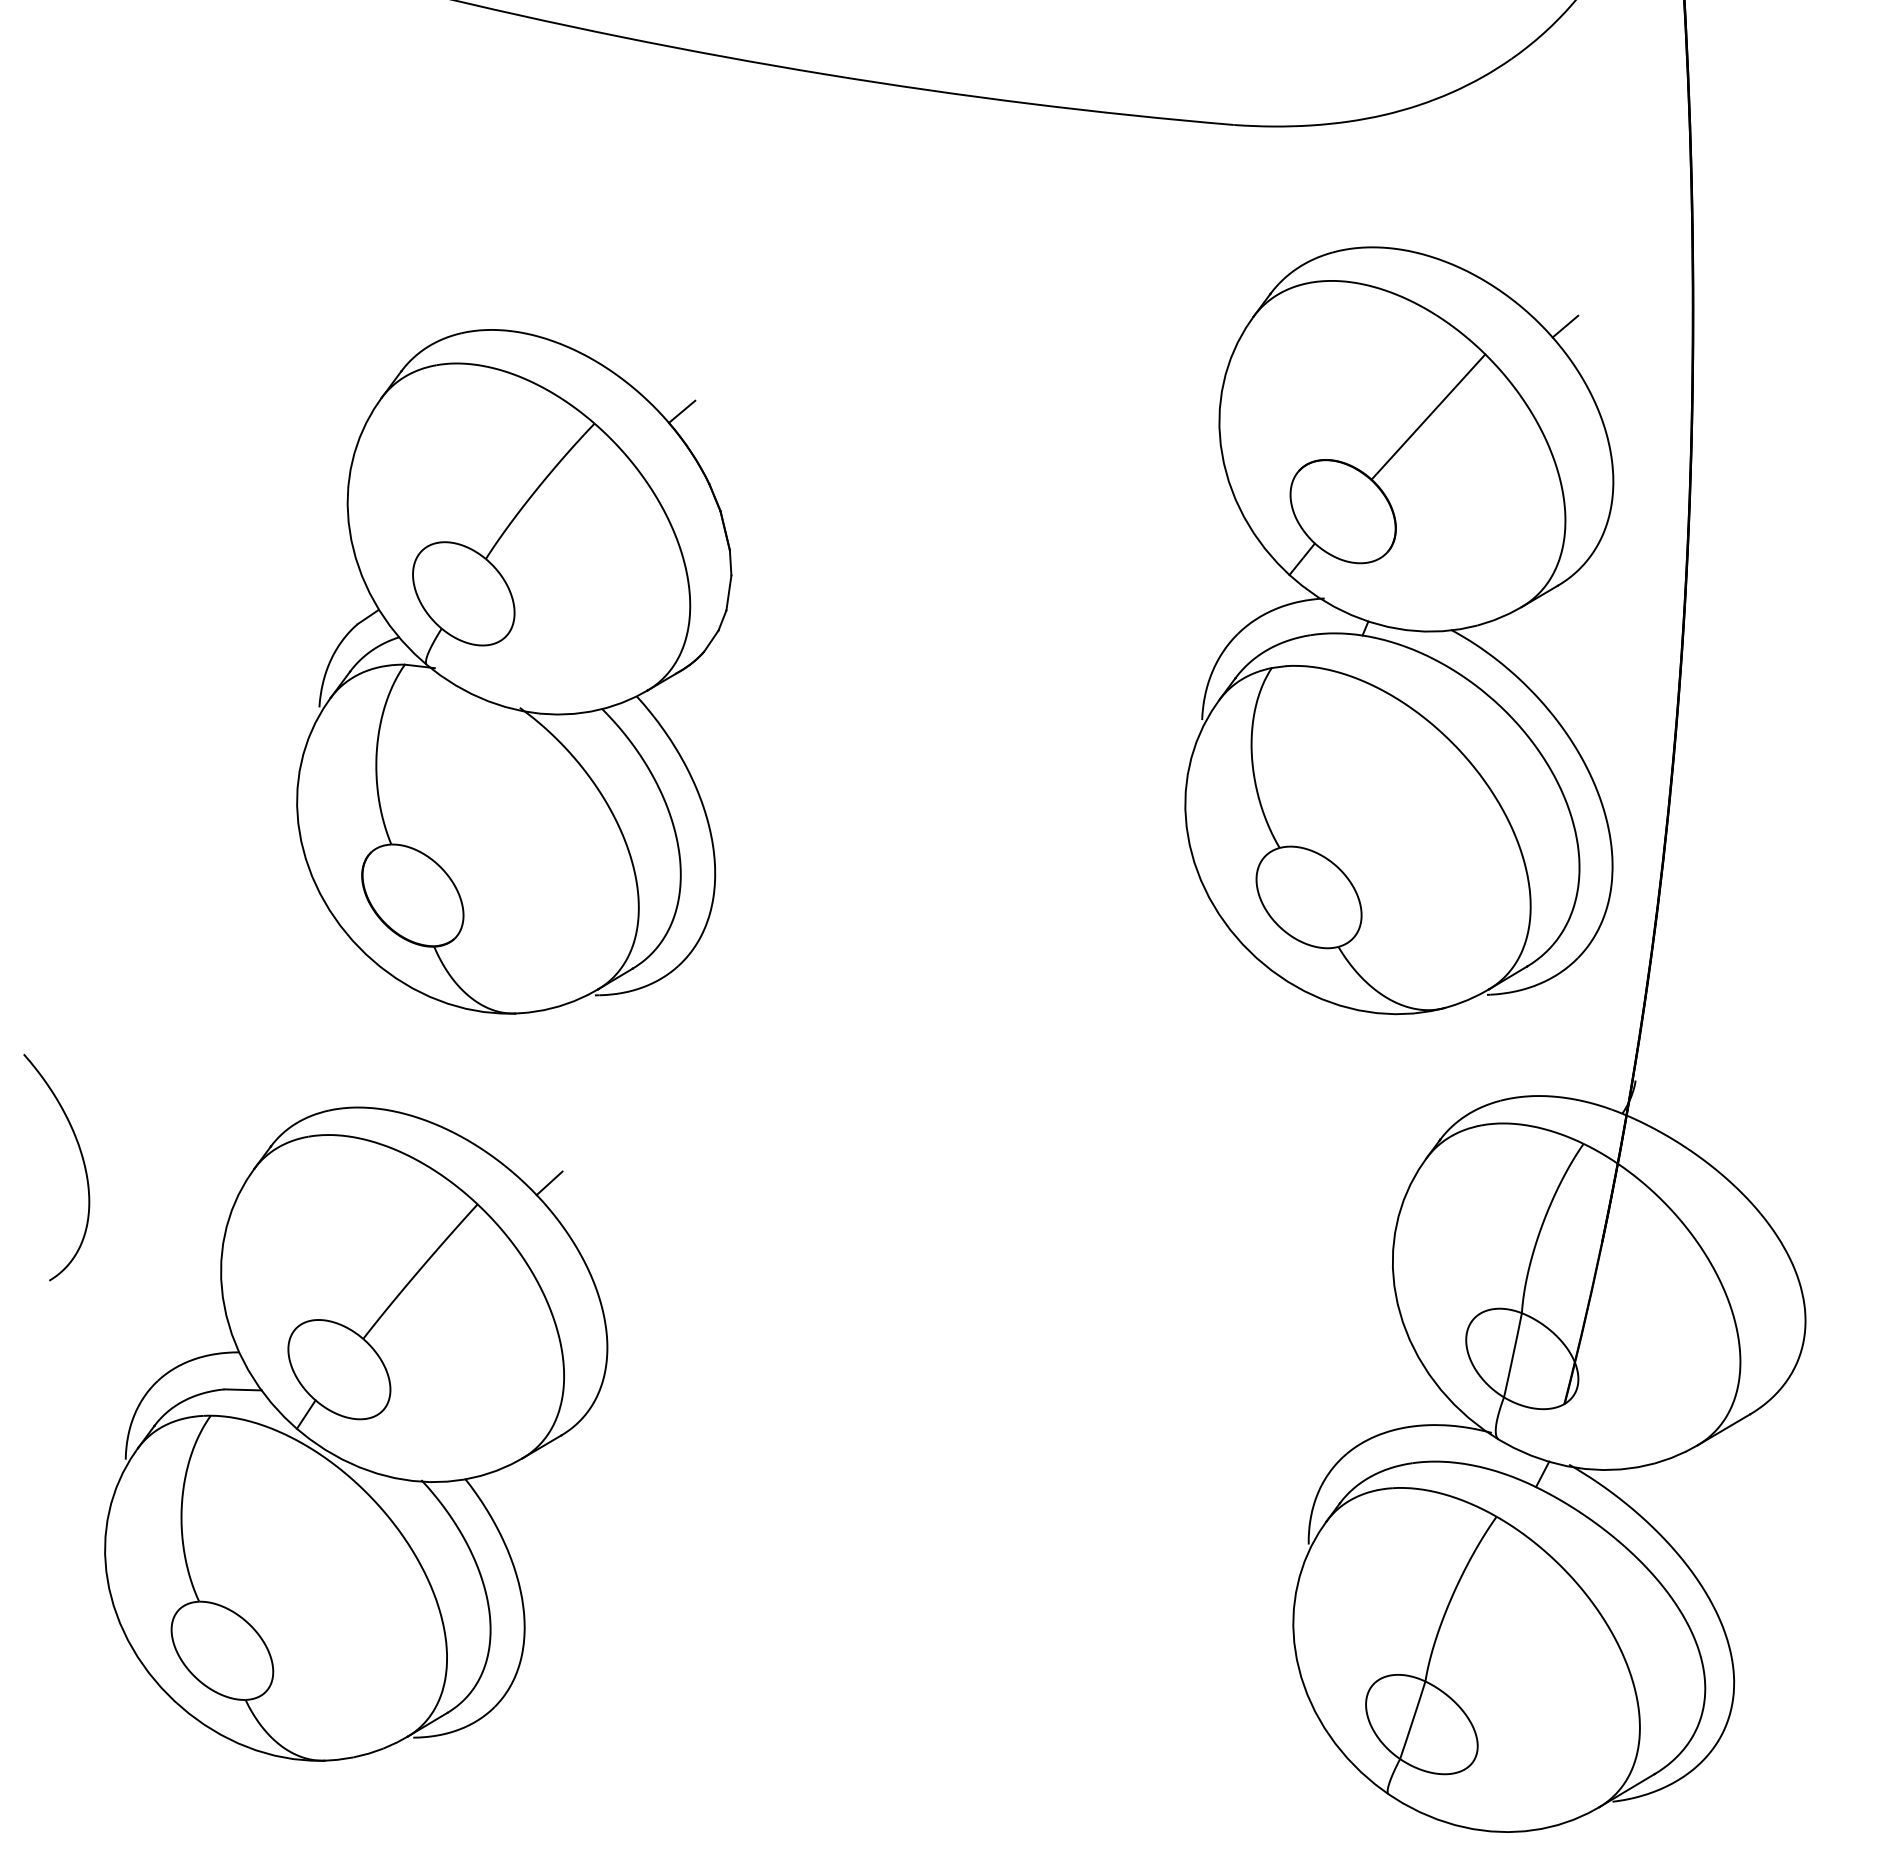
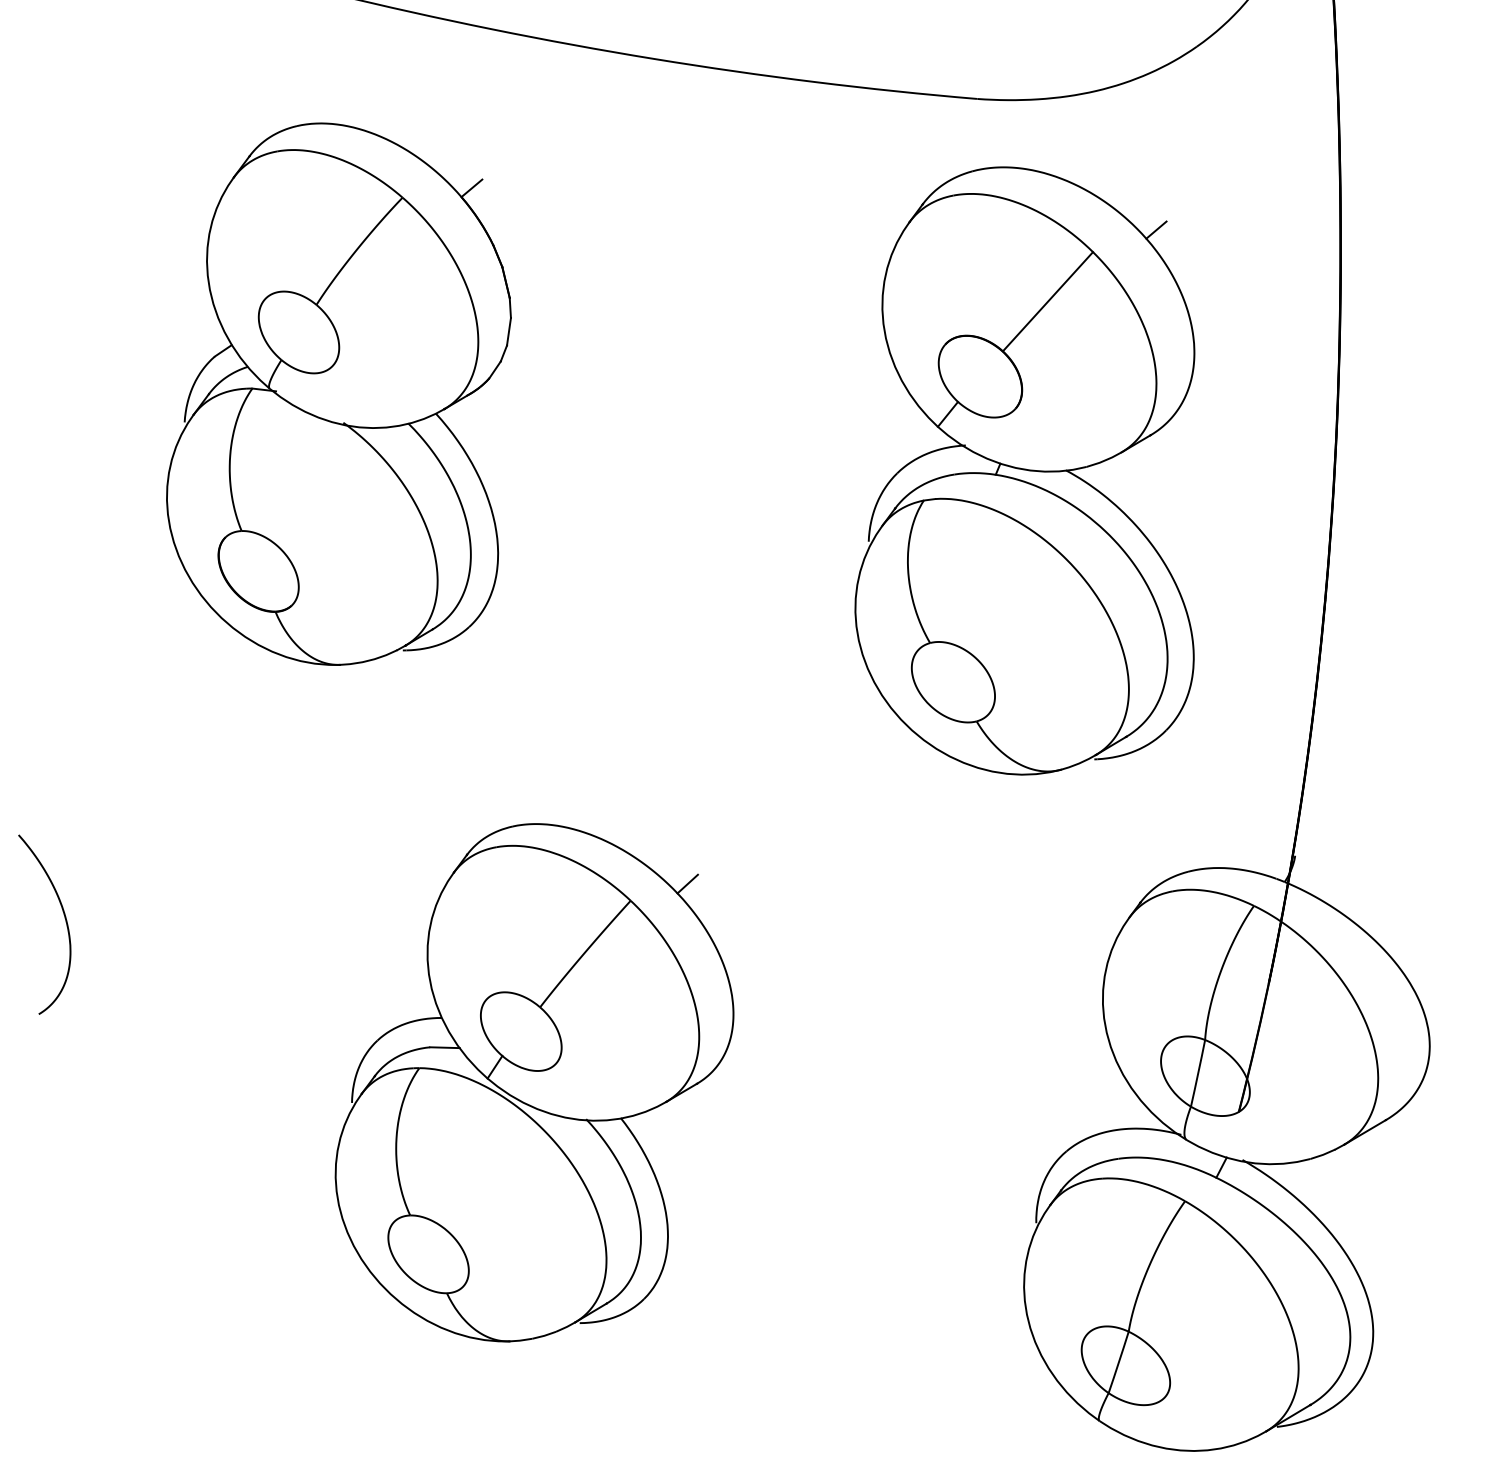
part: (1399, 630) -> (1025, 470), moved
part: (514, 671) -> (339, 393), moved
part: (356, 1433) -> (534, 1082), moved

